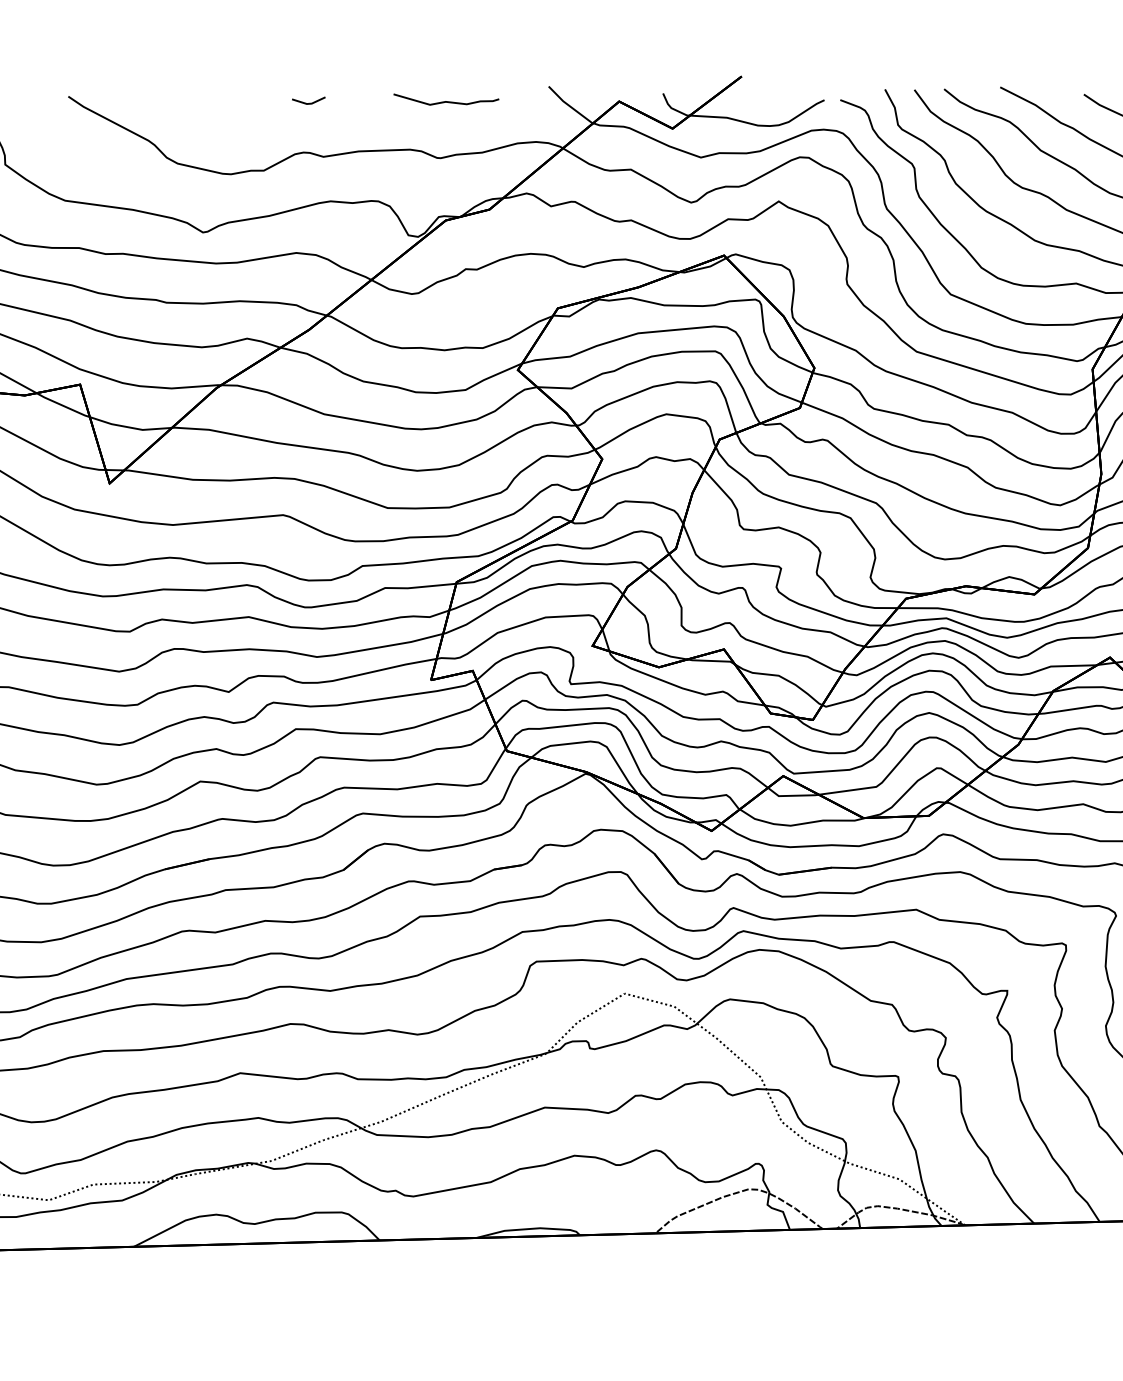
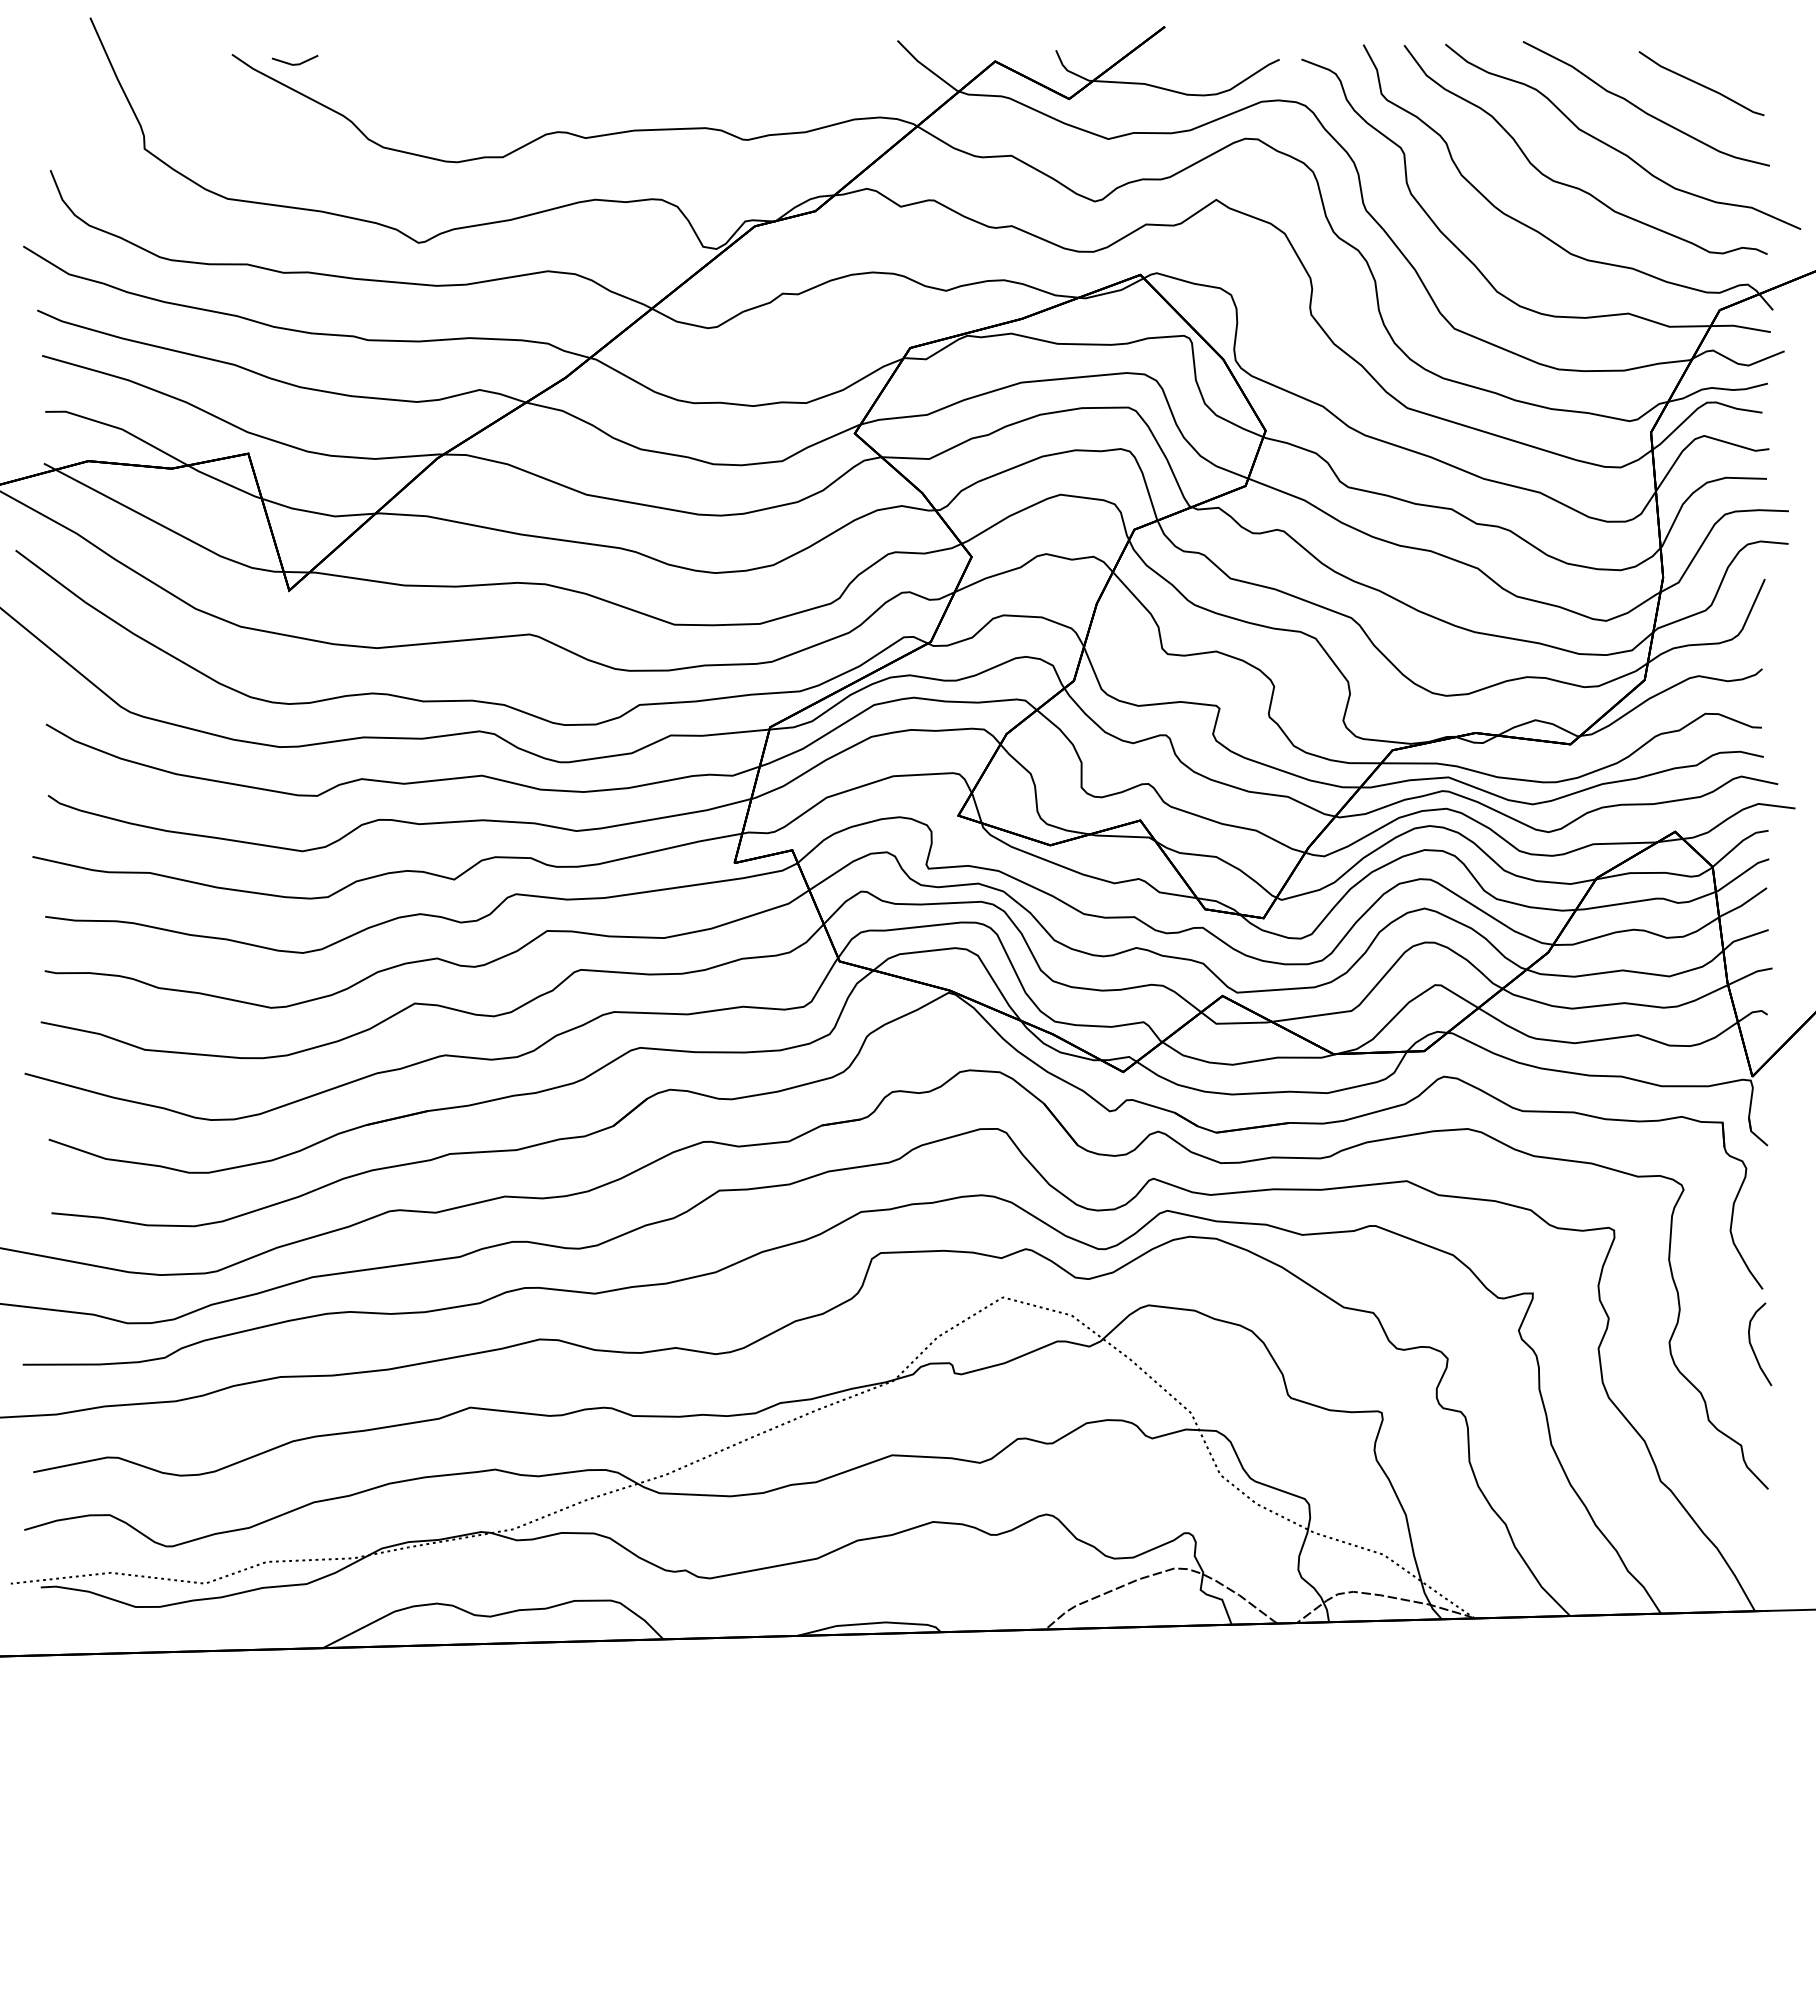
curve: (446, 101) -> (755, 61), removed
line: (309, 103) -> (295, 63), moved

